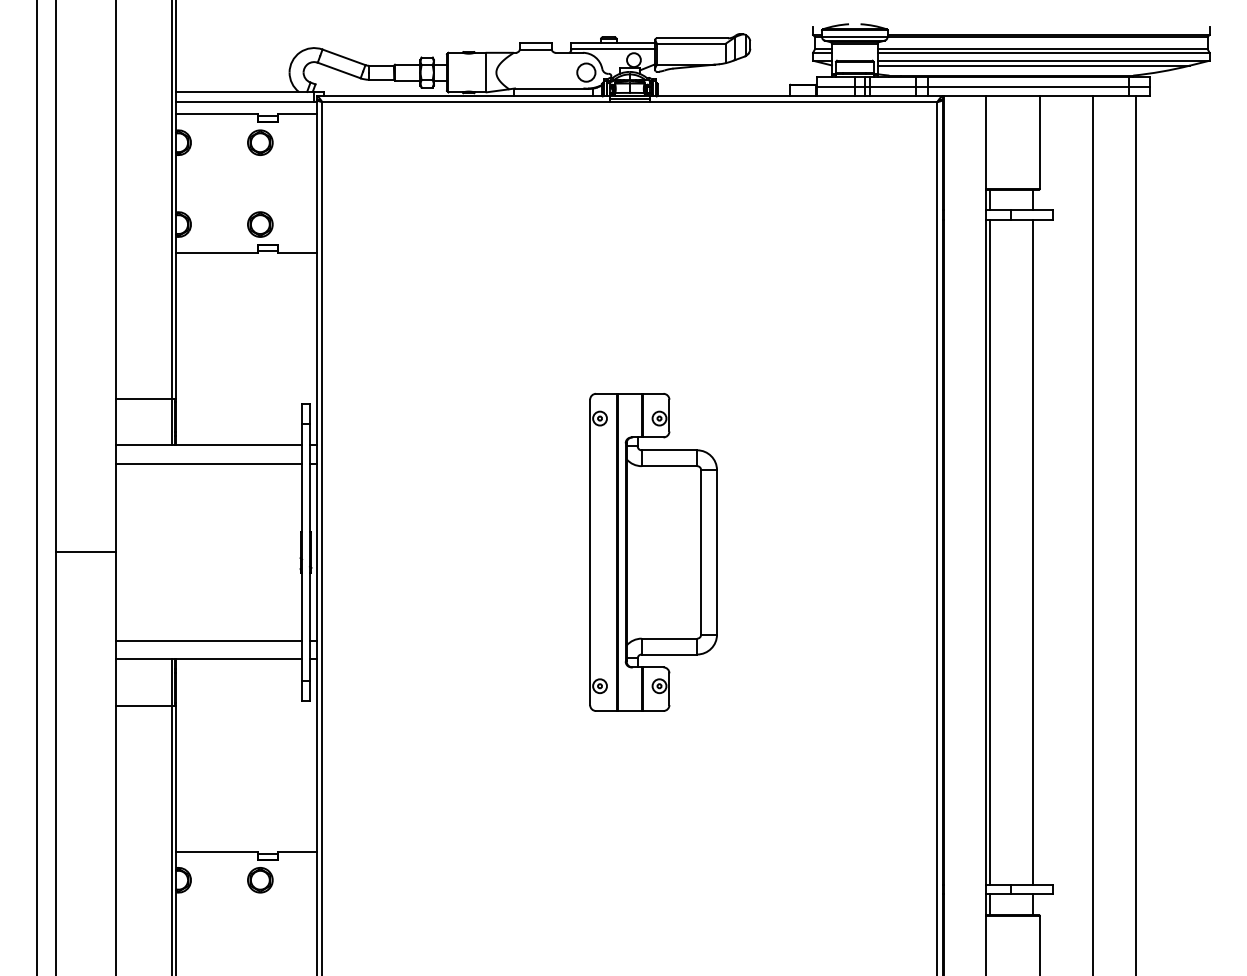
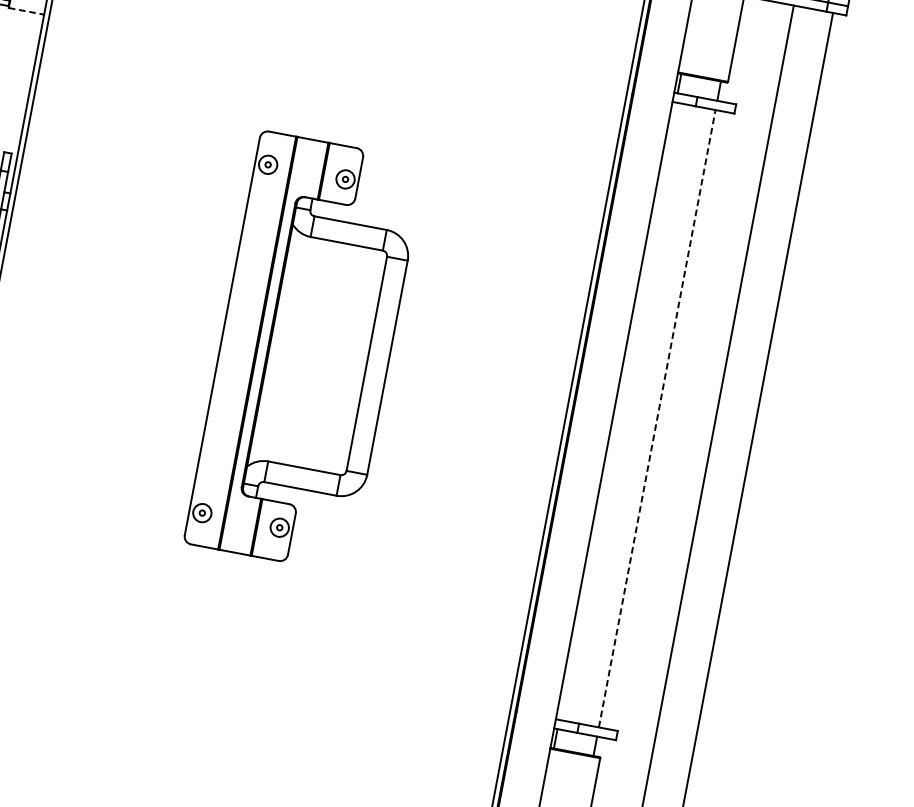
line: (298, 253) -> (27, 11), solid -> dashed
line: (1032, 551) -> (657, 417), solid -> dashed
part: (653, 552) -> (304, 352), size x1.4
line: (990, 552) -> (618, 411), removed

